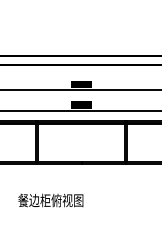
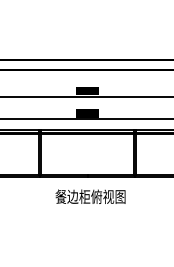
text: (50, 200) -> (90, 196), moved

